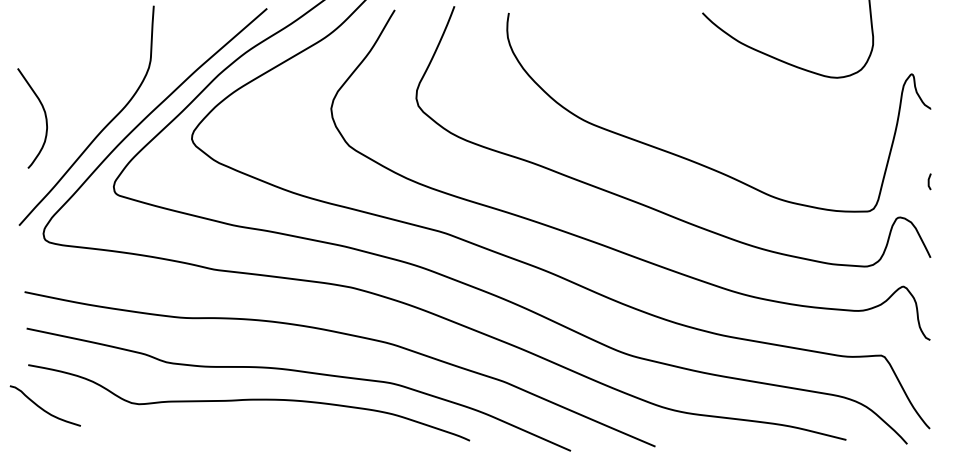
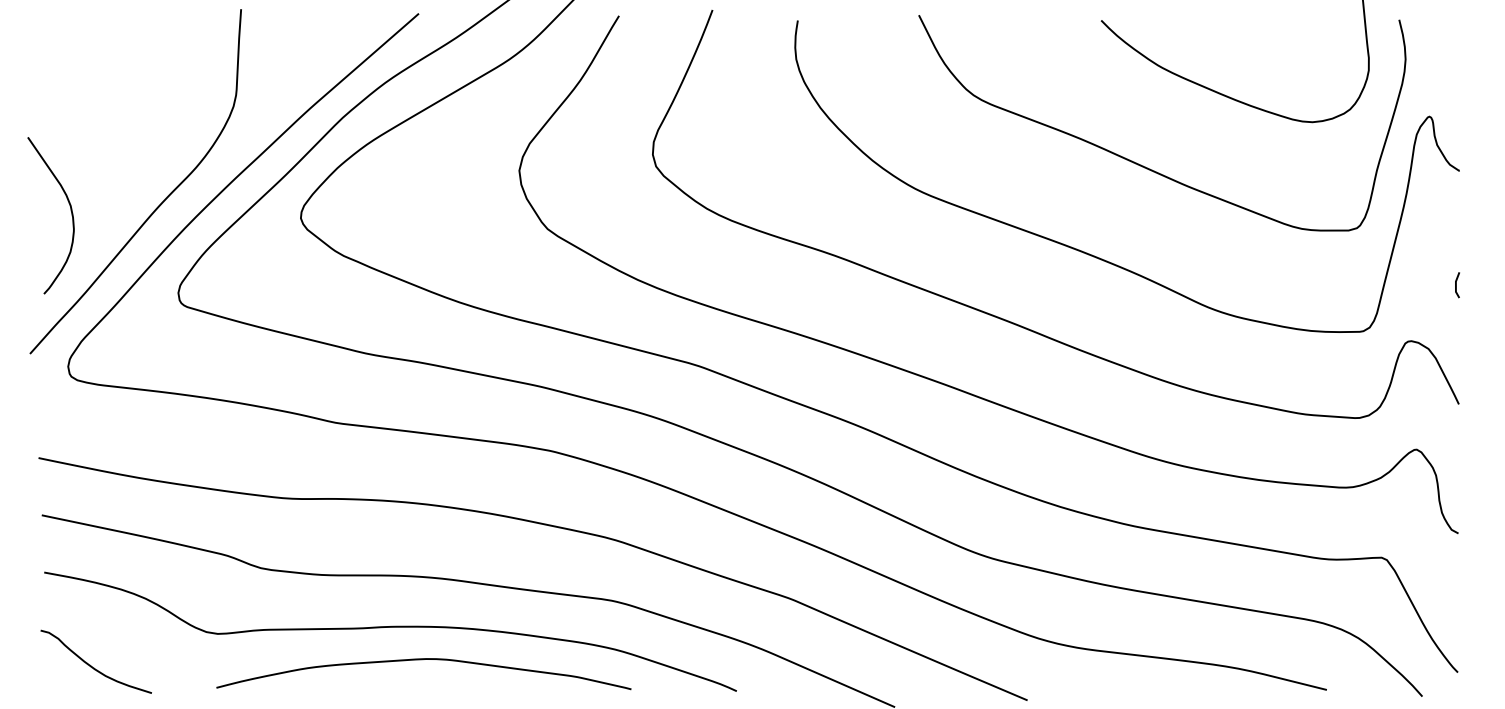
curve: (728, 104) -> (1142, 164), added
curve: (44, 115) -> (69, 211), moved
curve: (43, 408) -> (93, 665), moved
curve: (270, 421) -> (424, 660), added

